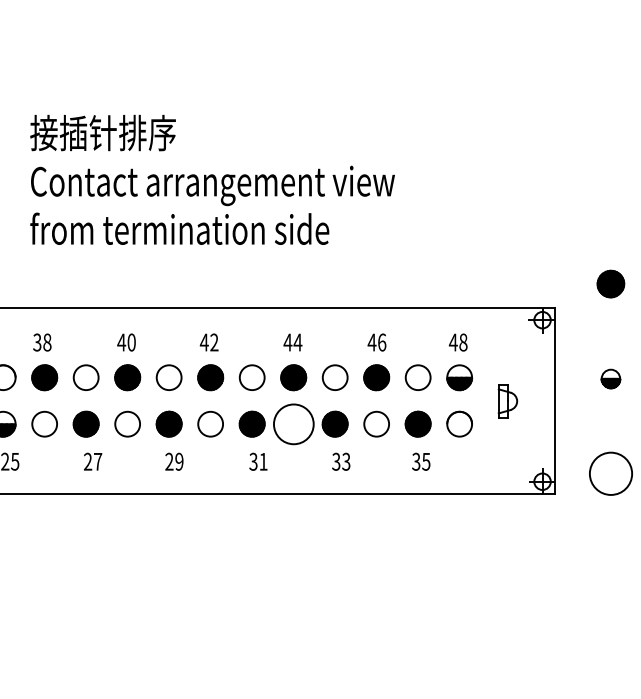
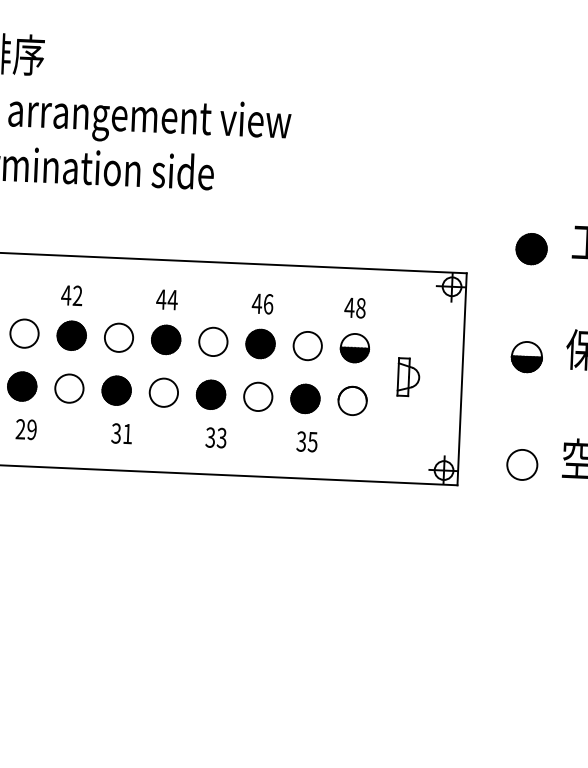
part: (610, 378) -> (526, 356), size x1.43
circle: (293, 423) -> (163, 391), size x0.62
circle: (610, 473) -> (521, 464), size x0.62

